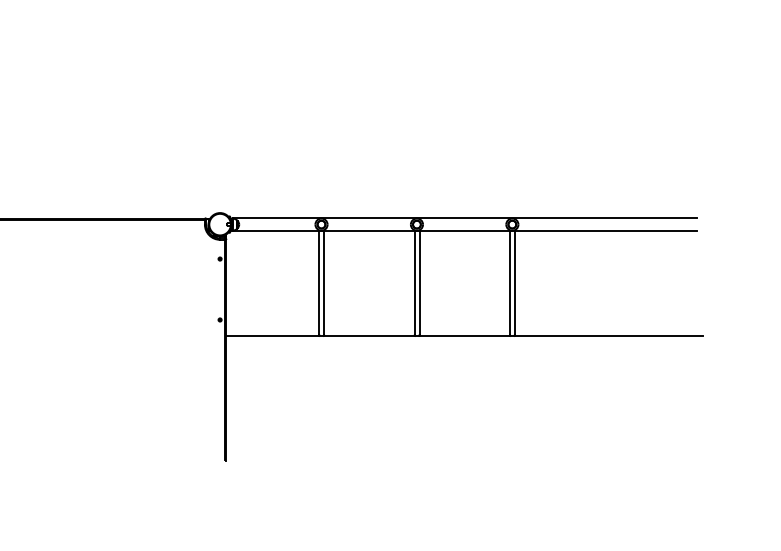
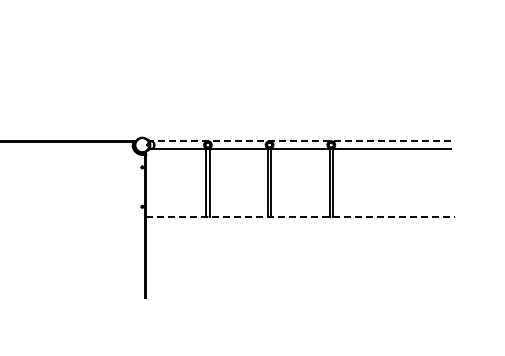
line: (463, 217) -> (299, 140), solid -> dashed
line: (464, 336) -> (300, 217), solid -> dashed

